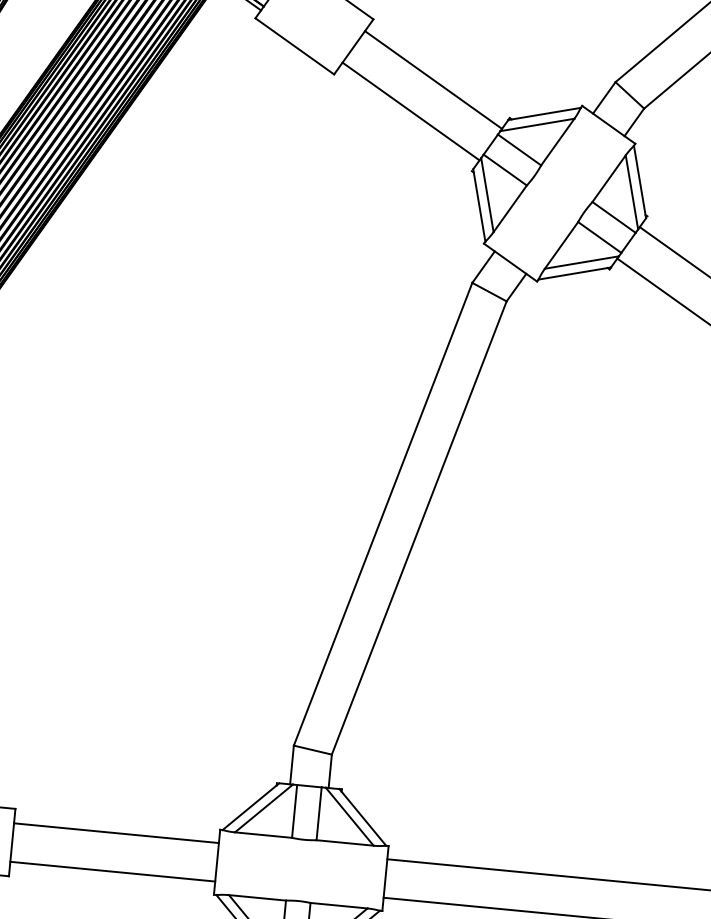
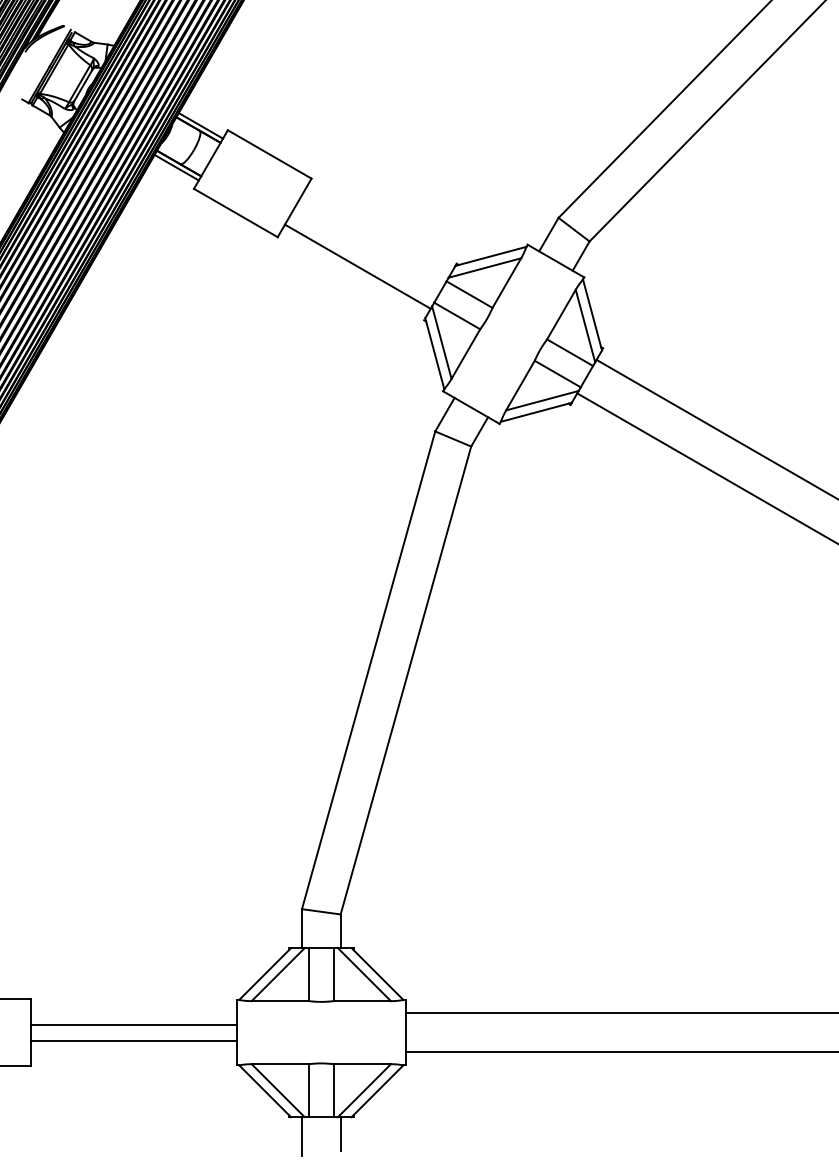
line: (433, 80) -> (377, 233), removed
line: (116, 833) -> (133, 1041), moved
line: (112, 871) -> (133, 1024), moved

